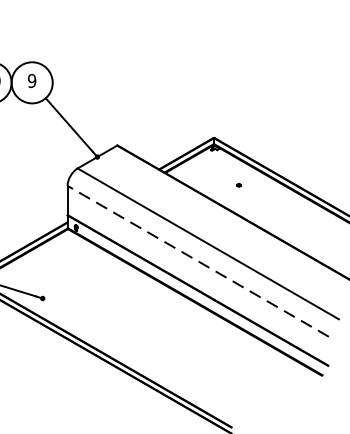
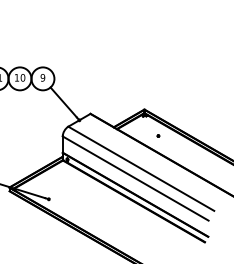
line: (197, 261) -> (135, 178), dashed -> solid

